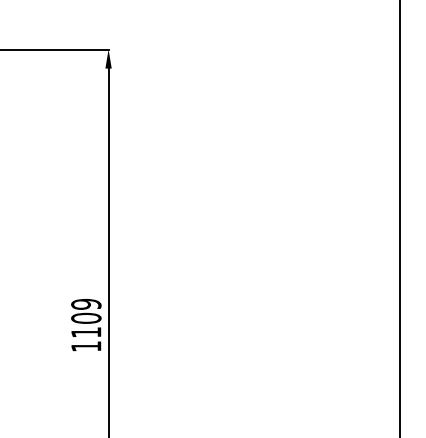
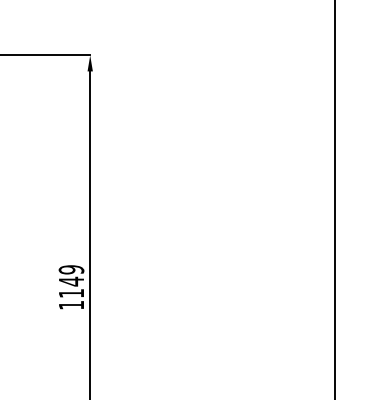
text: (86, 318) -> (71, 281), 1109 -> 1149

